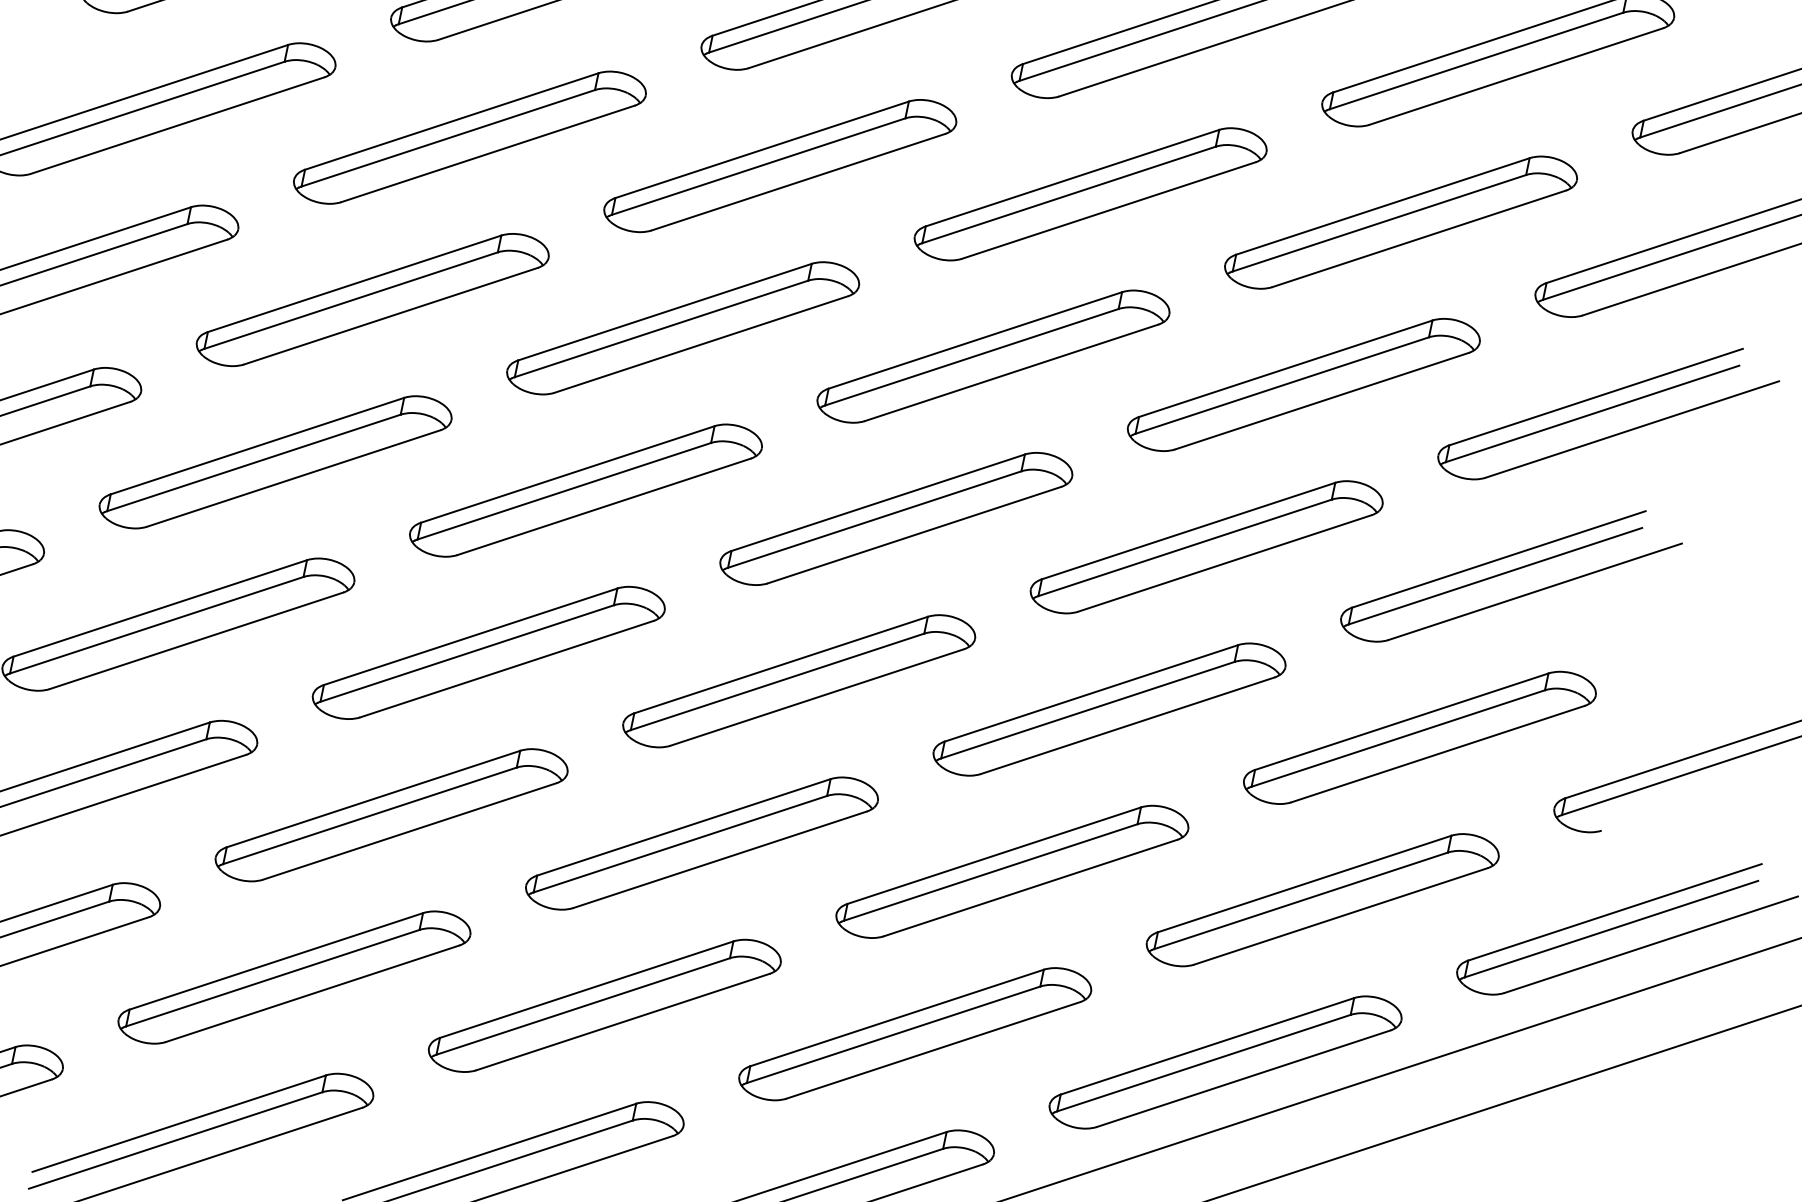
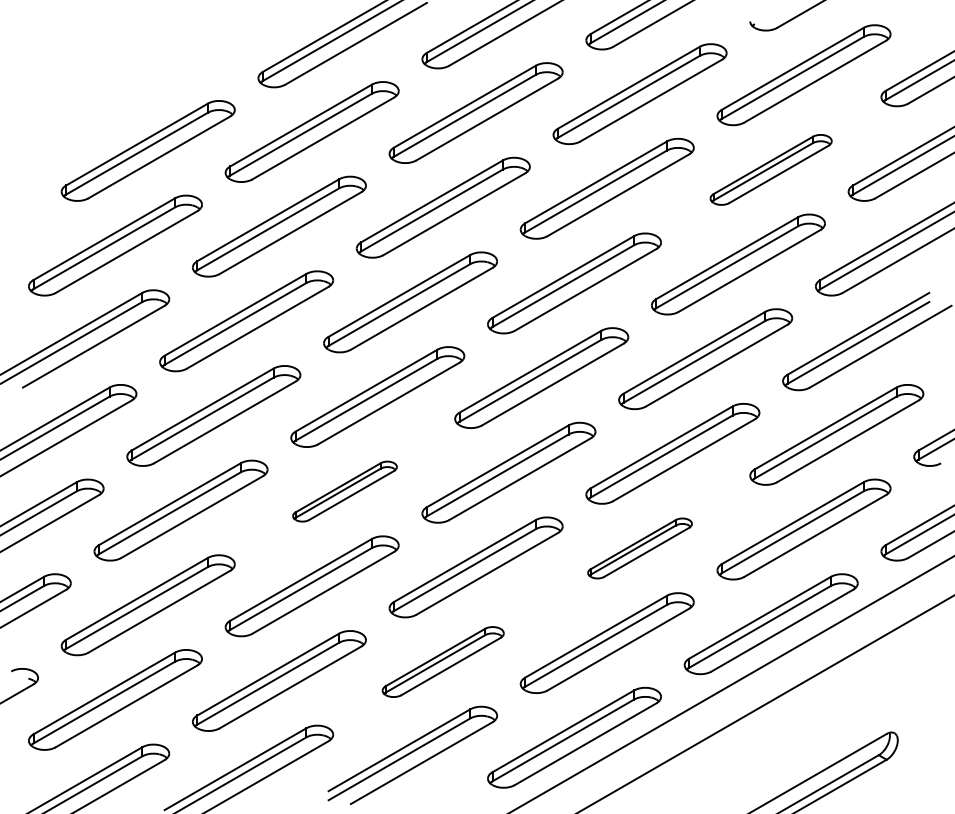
part: (1399, 221) -> (770, 169), size x0.7
part: (487, 652) -> (344, 491), size x0.6
part: (1011, 871) -> (639, 548), size x0.6
part: (603, 1004) -> (442, 661), size x0.7

